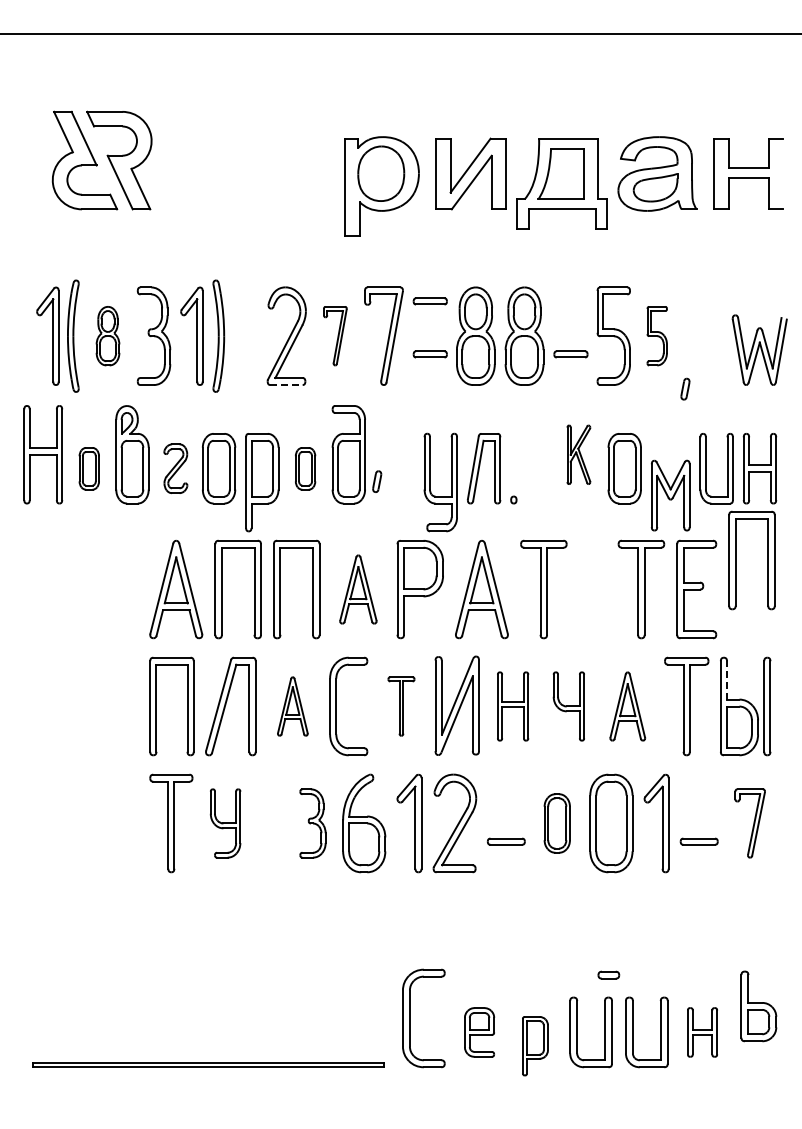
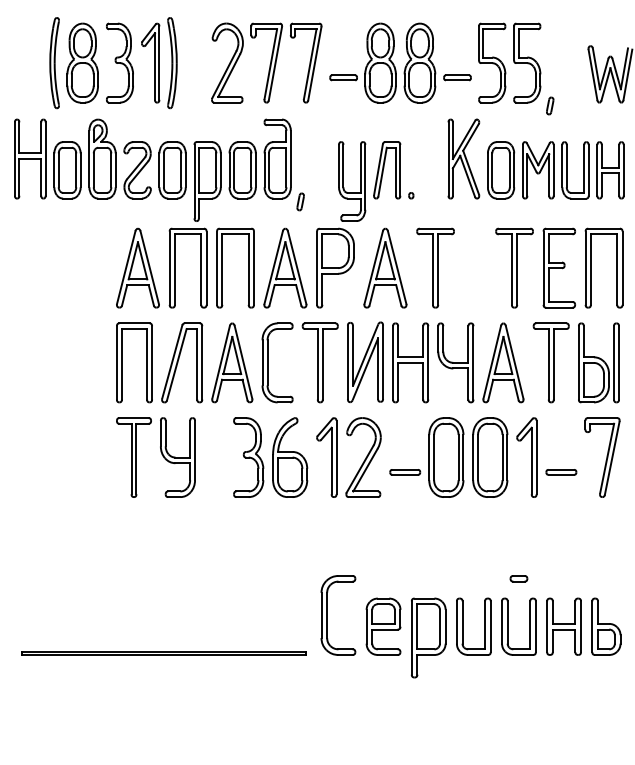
part: (429, 301) -> (343, 35), removed
part: (47, 335) -> (33, 62), removed
part: (107, 335) -> (82, 62), size x1.67
part: (335, 335) -> (266, 62), size x1.67
part: (657, 335) -> (527, 62), size x1.67
line: (286, 385) -> (227, 103), dashed -> solid
part: (578, 454) -> (463, 158), size x1.67
part: (89, 468) -> (67, 170), size x1.67
part: (175, 468) -> (137, 170), size x1.43
part: (305, 468) -> (242, 170), size x1.67
part: (377, 481) -> (300, 201), moved
part: (670, 495) -> (538, 170), moved
part: (736, 560) -> (591, 268), moved
part: (358, 589) -> (285, 268), size x1.43
line: (727, 679) -> (584, 341), dashed -> solid
part: (292, 706) -> (232, 362), size x1.67
part: (401, 706) -> (320, 362), size x1.67
part: (512, 706) -> (410, 362), size x1.43
part: (568, 706) -> (455, 362), size x1.43
part: (627, 706) -> (503, 362), size x1.43
part: (225, 823) -> (177, 457), size x1.43
part: (312, 823) -> (248, 457), size x1.43
part: (557, 823) -> (446, 457), size x1.67
part: (750, 823) -> (602, 457), size x1.43
part: (608, 974) -> (518, 578), moved
part: (758, 1006) -> (606, 626), moved
part: (479, 1032) -> (383, 626), size x1.43
part: (702, 1032) -> (564, 626), size x1.43
part: (535, 1045) -> (428, 637), size x1.67

